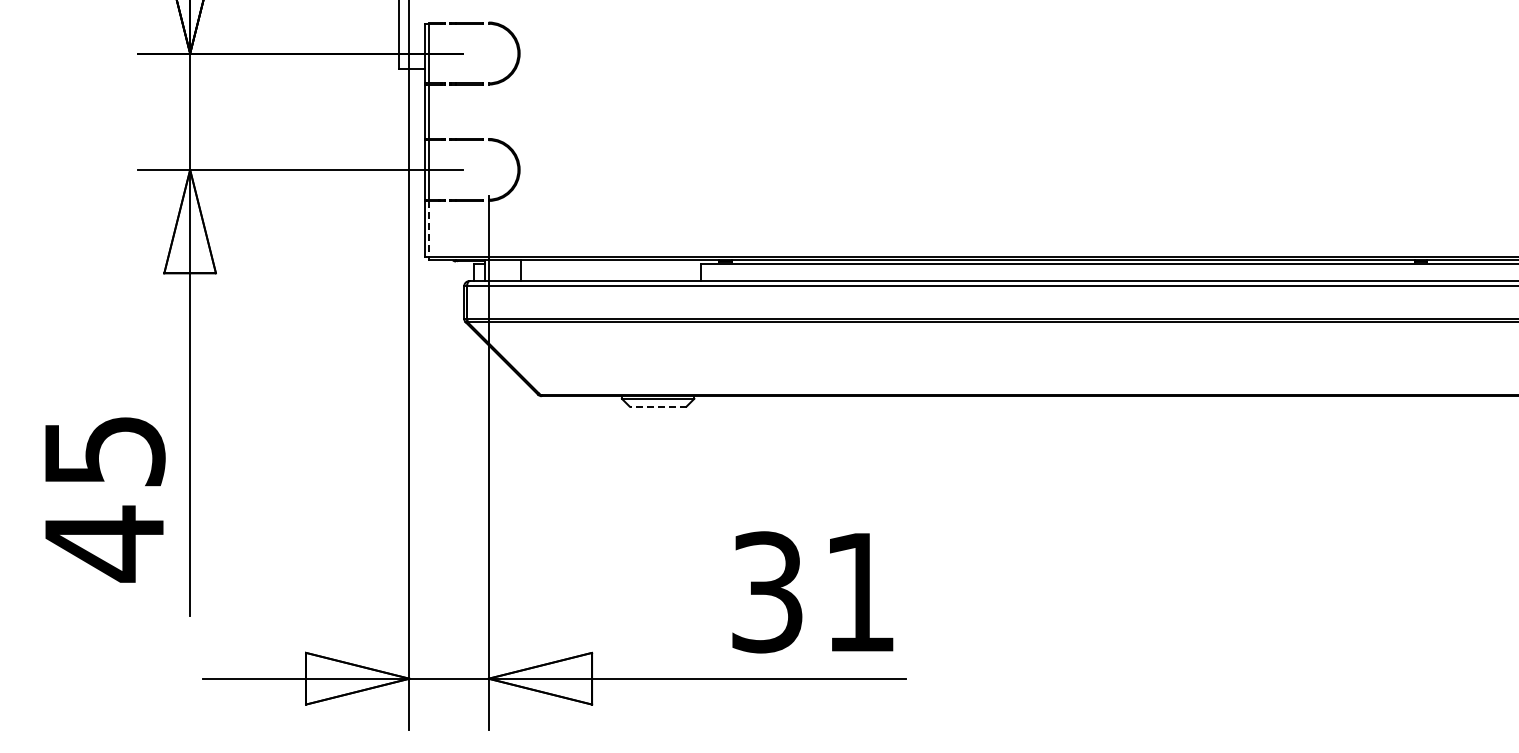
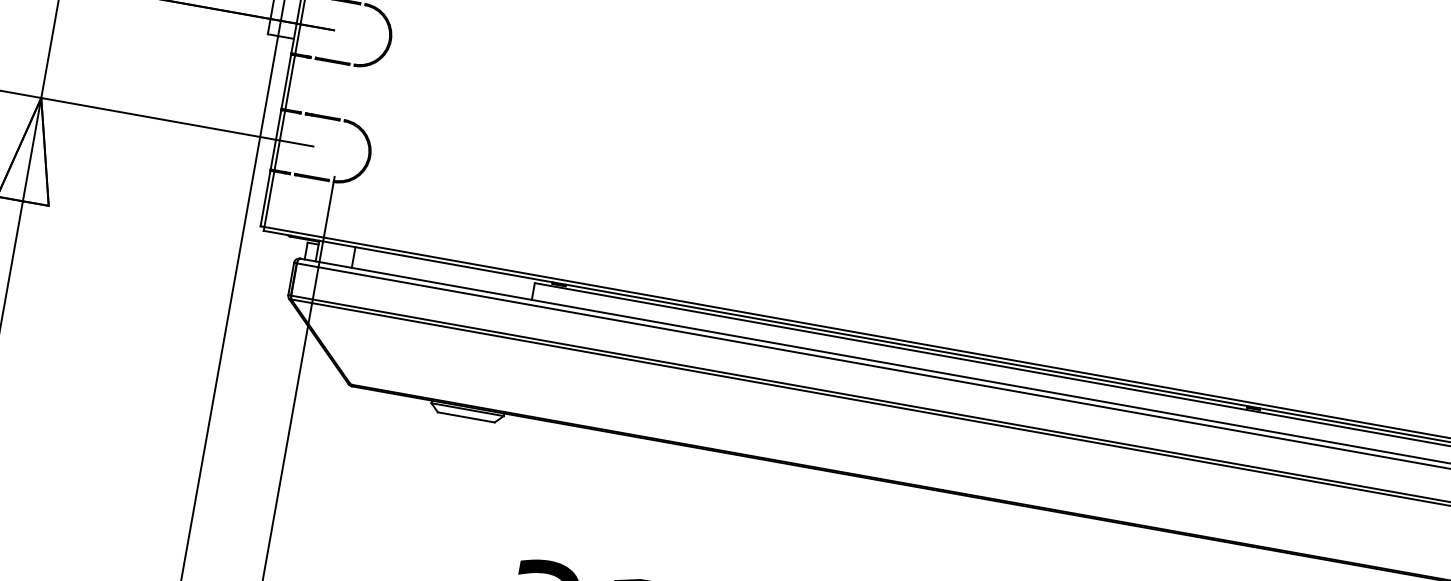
line: (429, 228) -> (269, 199), dashed -> solid
line: (657, 406) -> (465, 417), dashed -> solid

